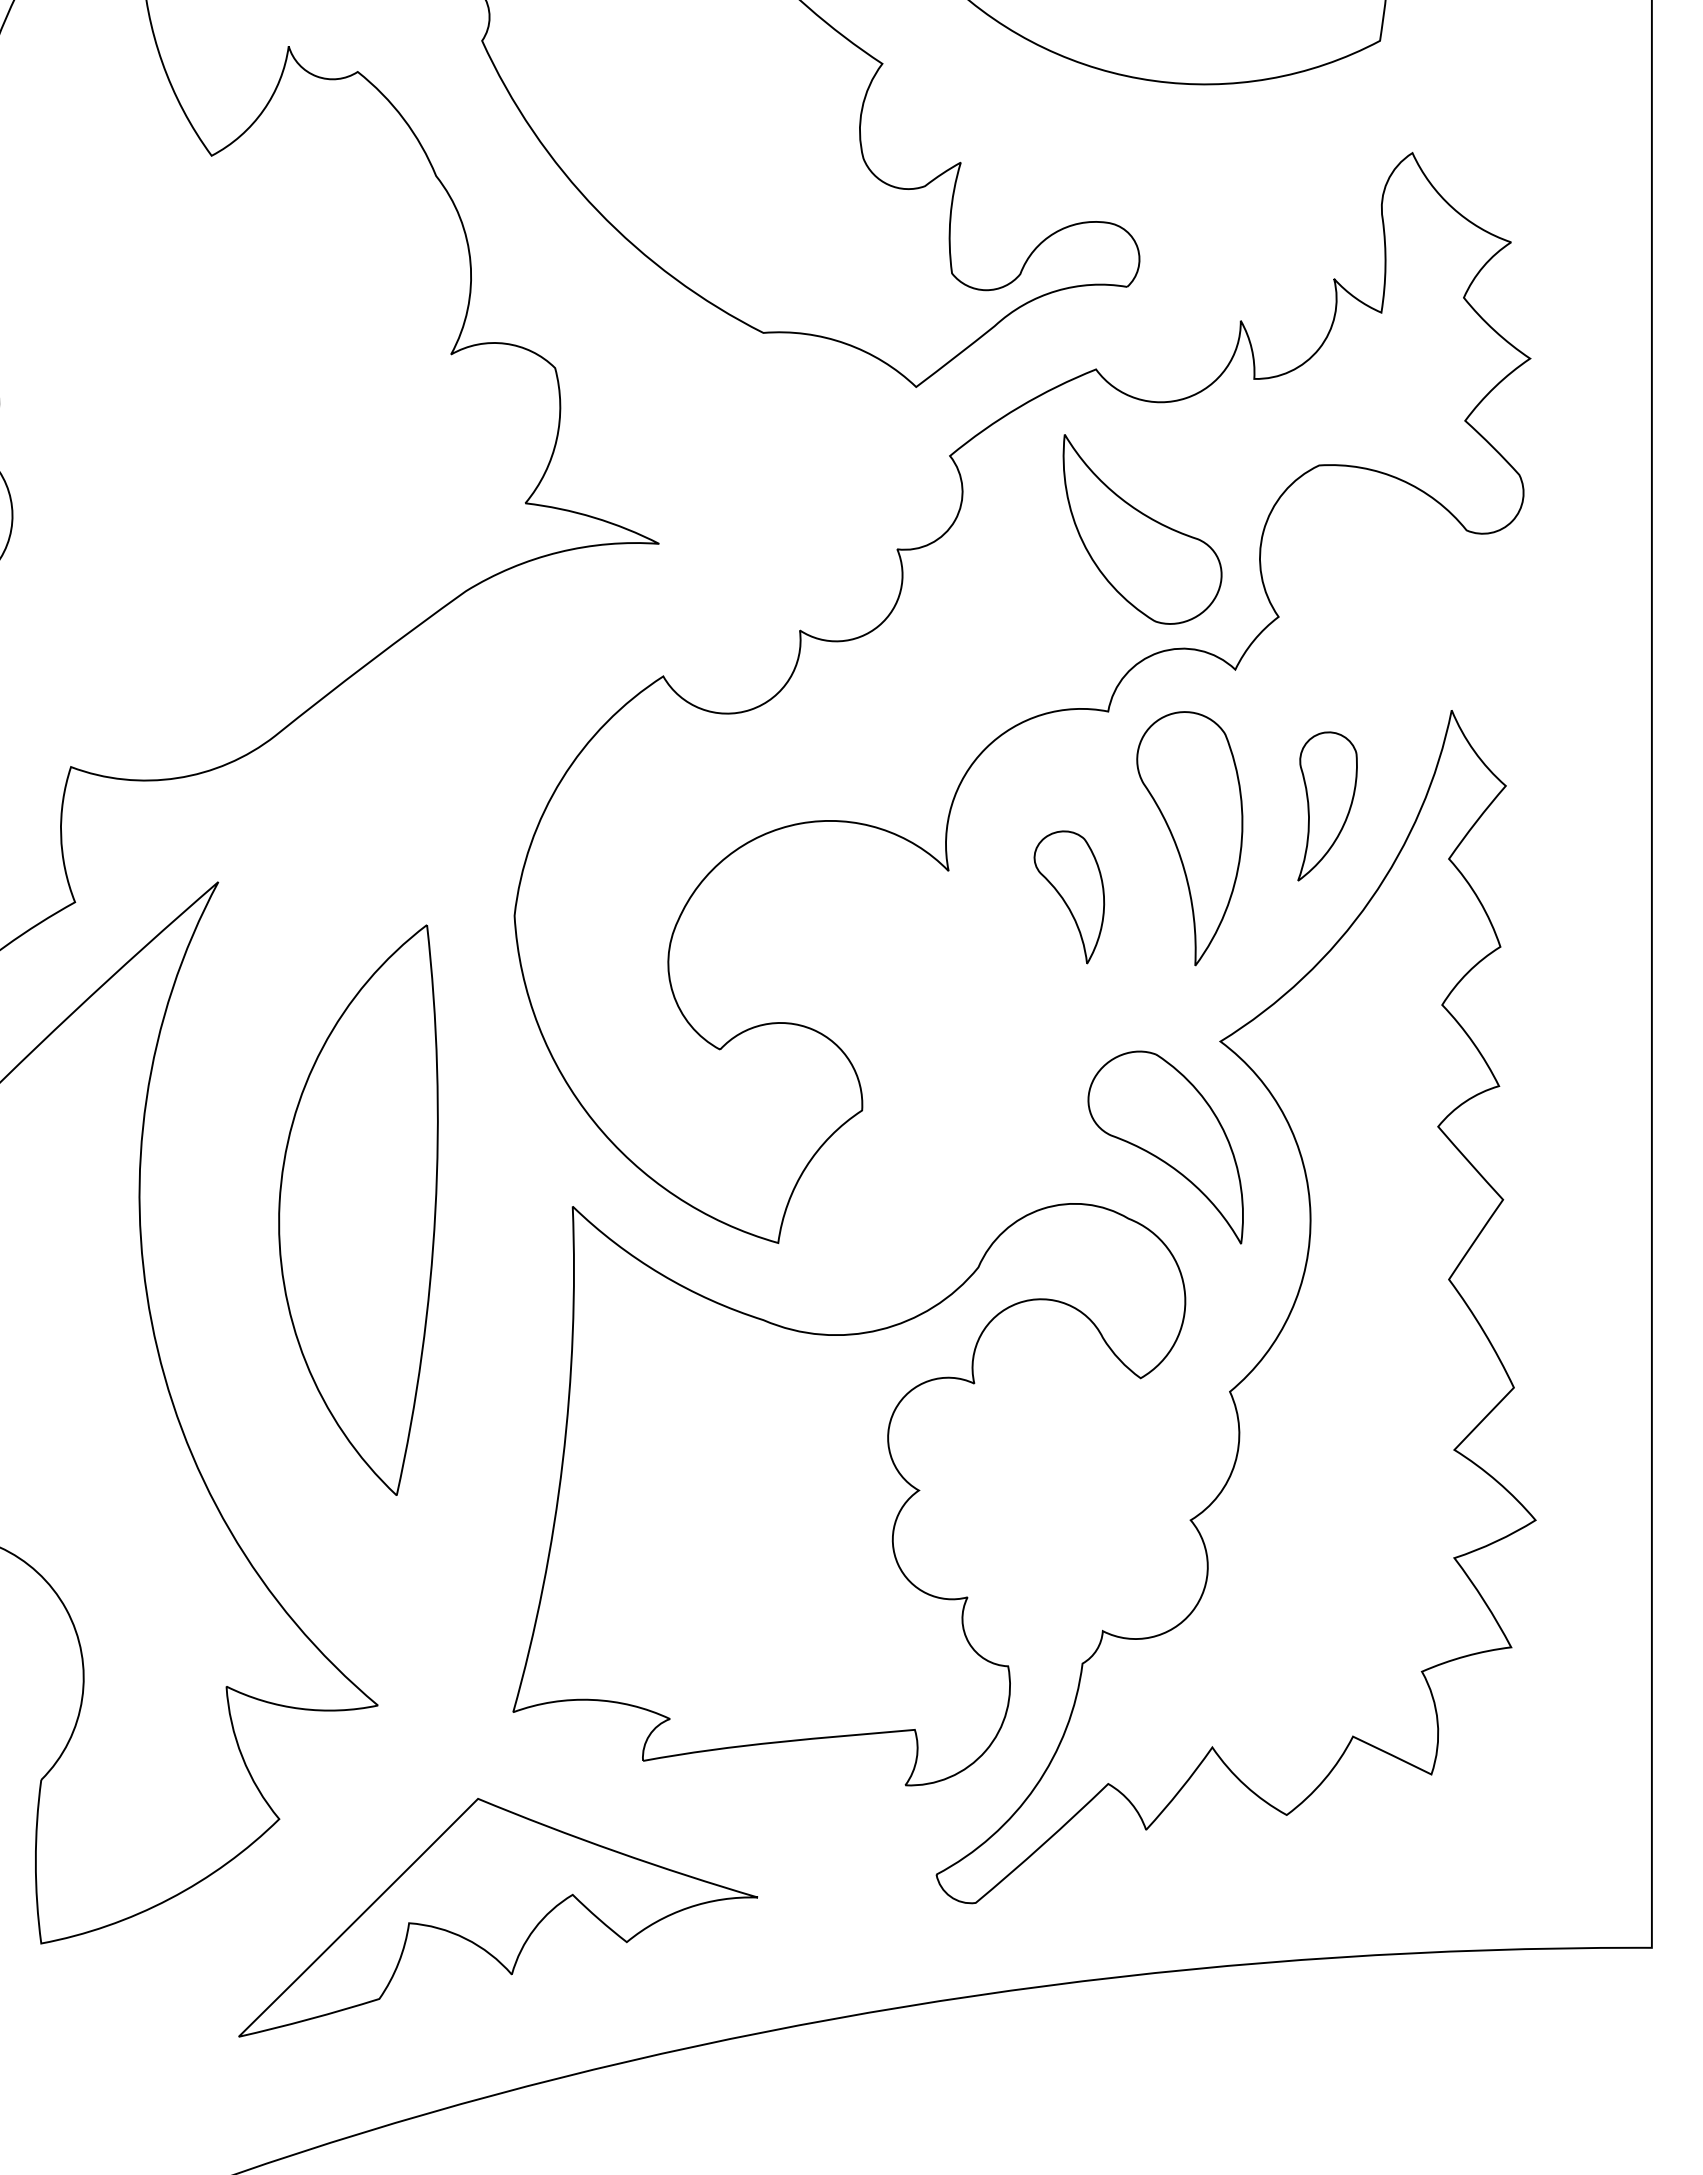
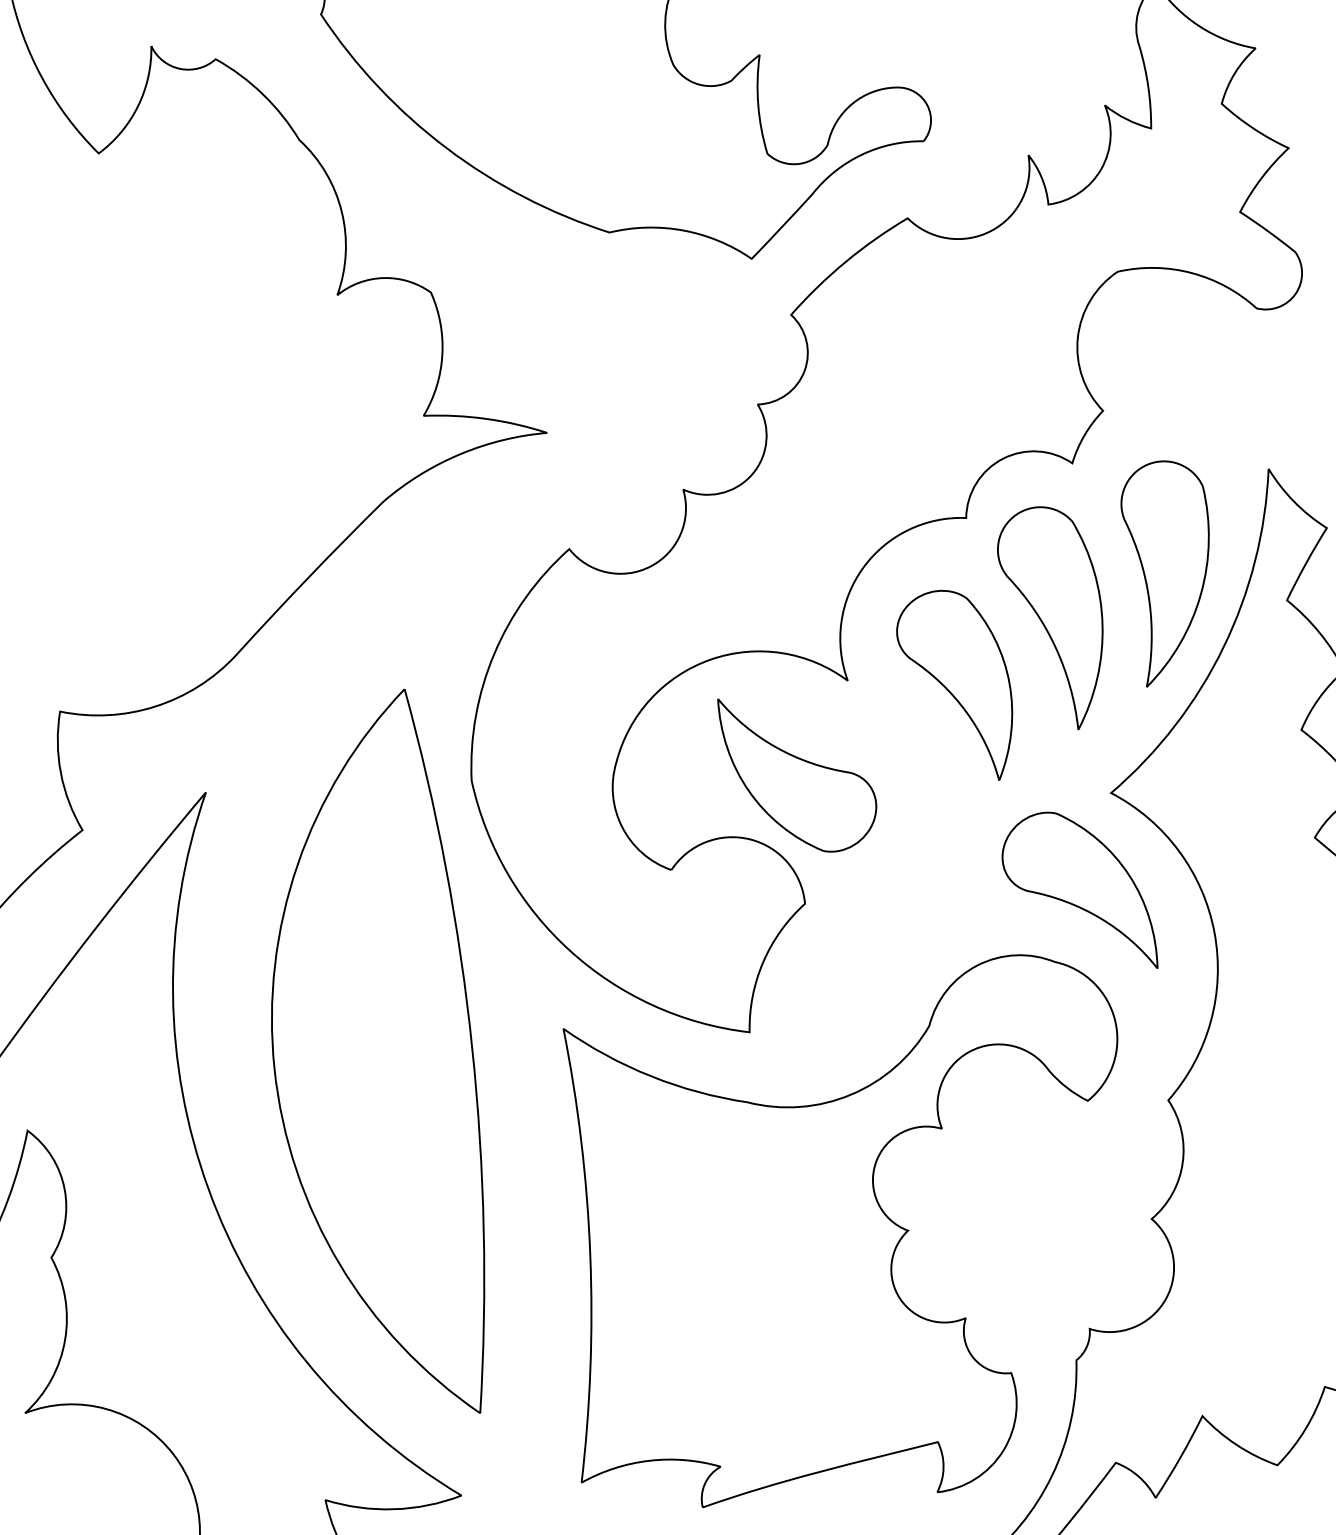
part: (1142, 529) -> (799, 771), moved
part: (1327, 806) -> (1172, 571), size x1.67
part: (1069, 897) -> (957, 687), size x1.67
part: (358, 1210) -> (375, 1062), size x1.43

